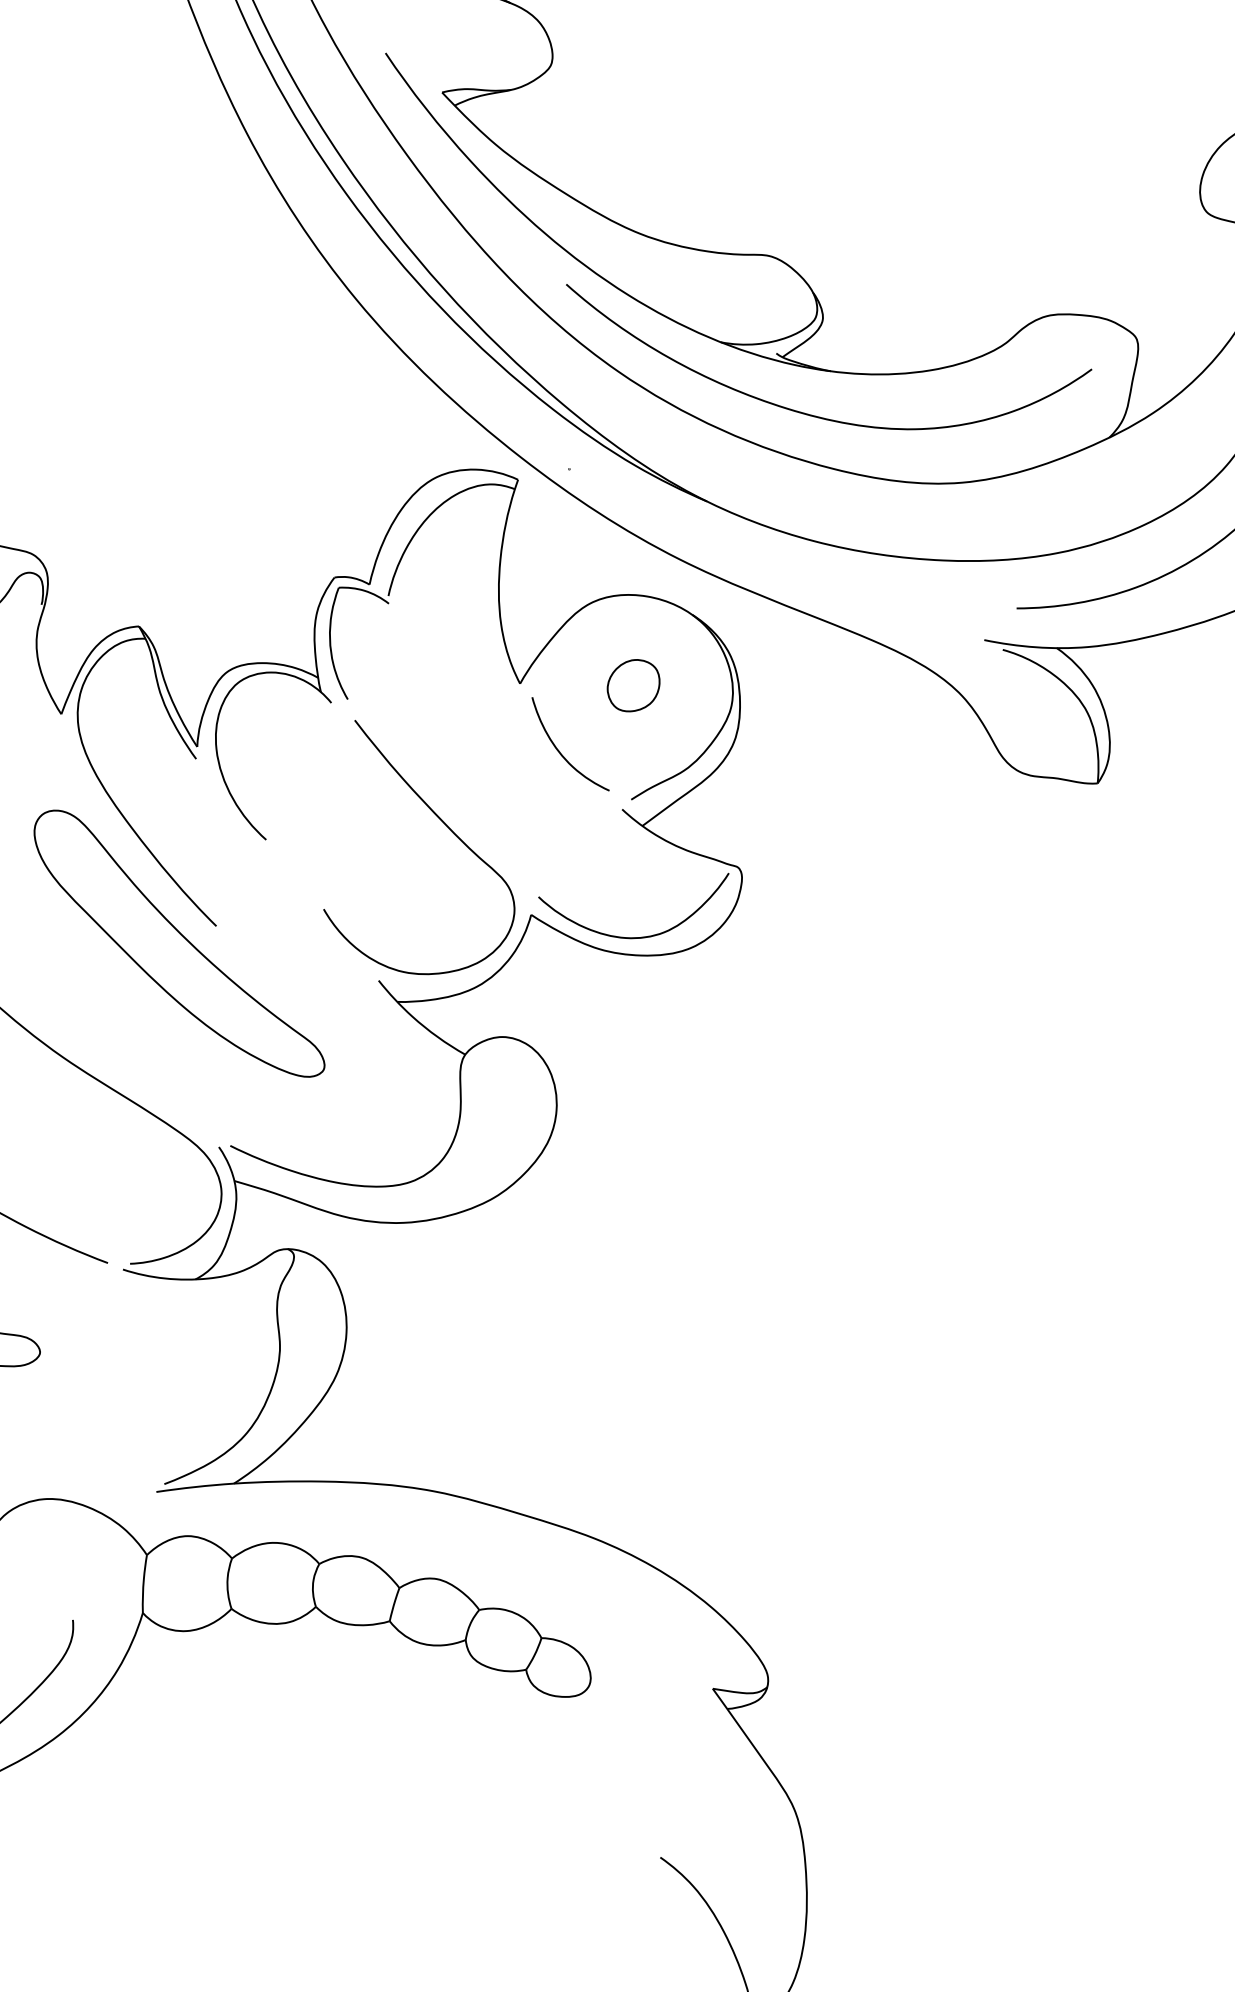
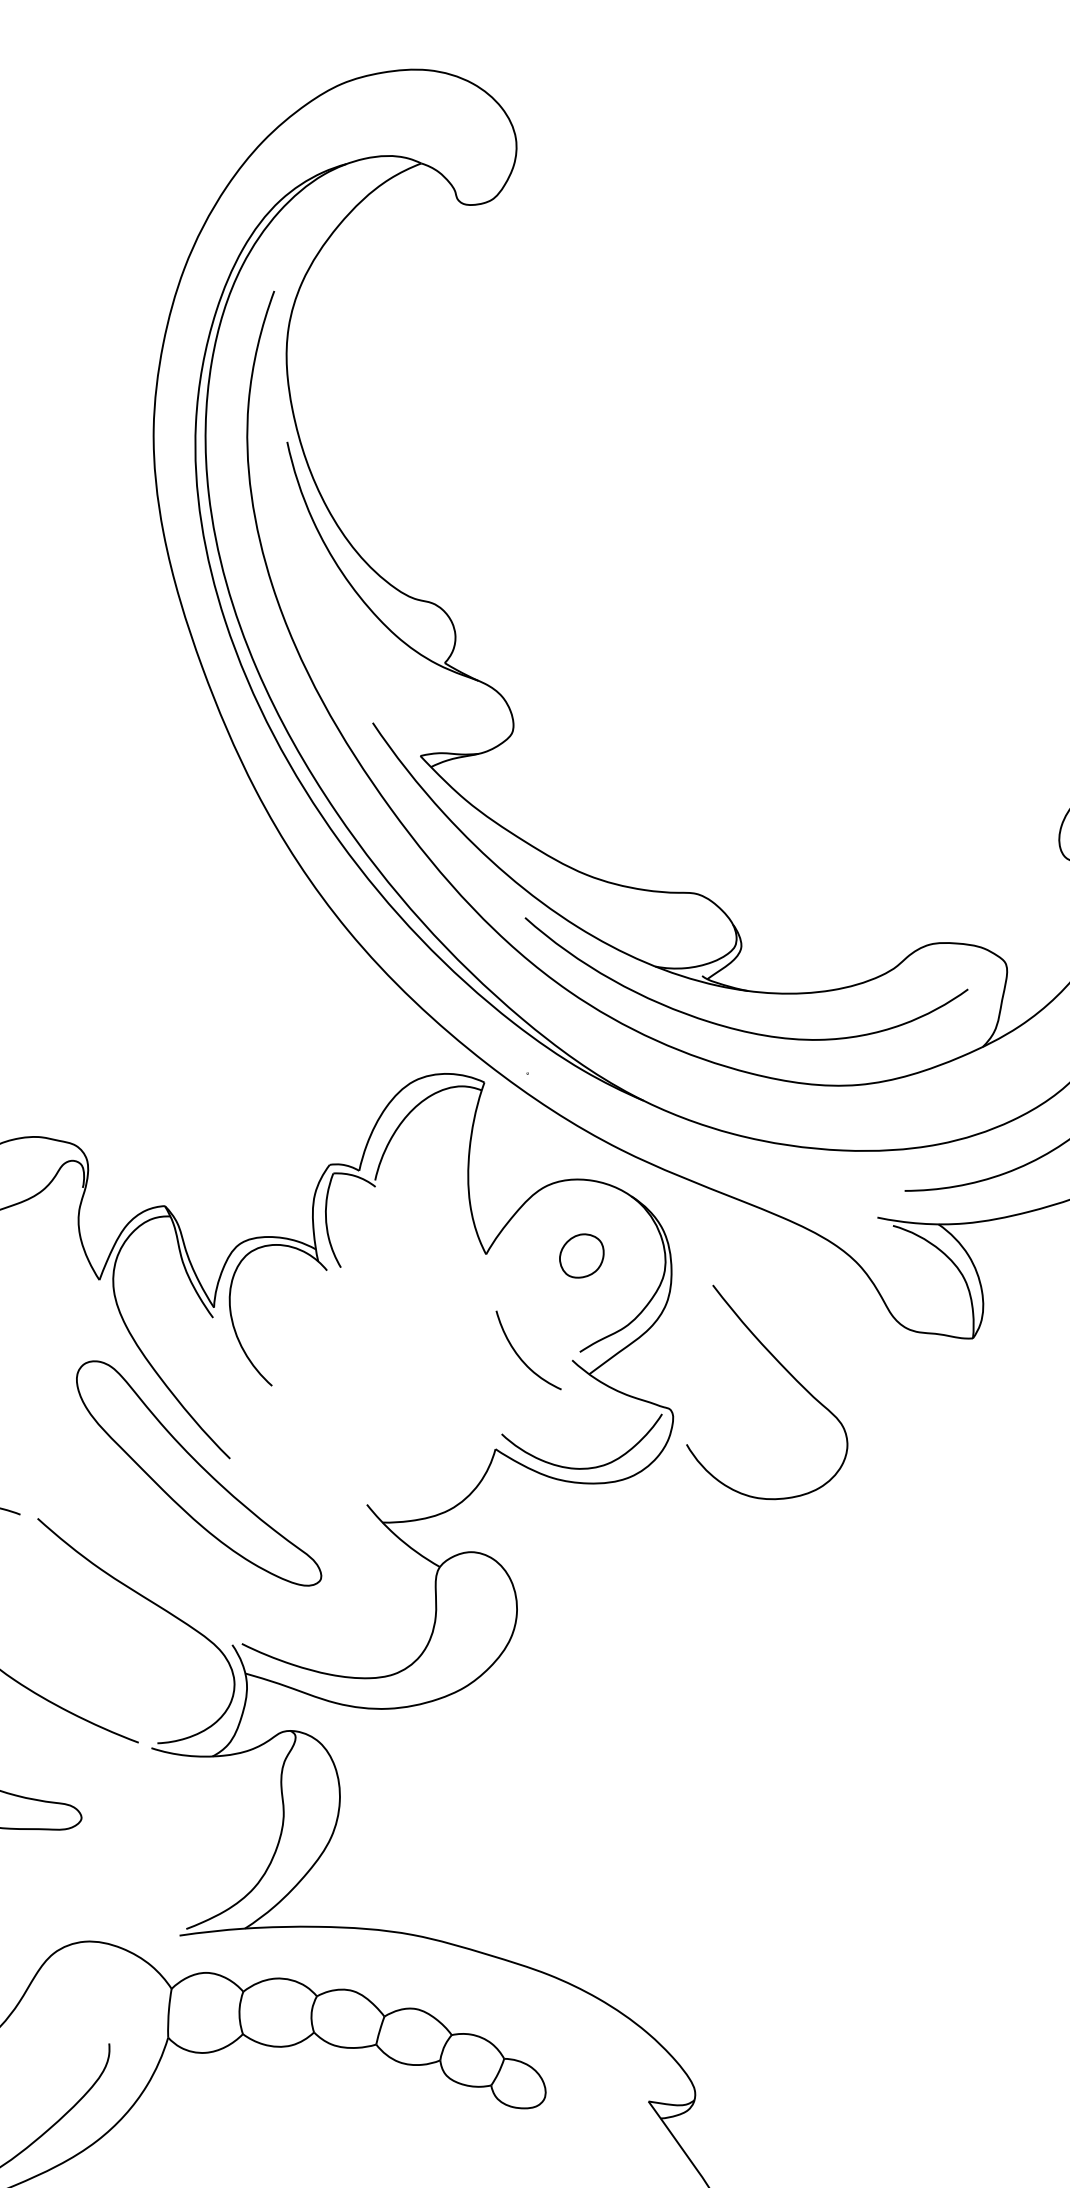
curve: (559, 750) -> (519, 1355), moved
curve: (443, 823) -> (787, 1372), moved

